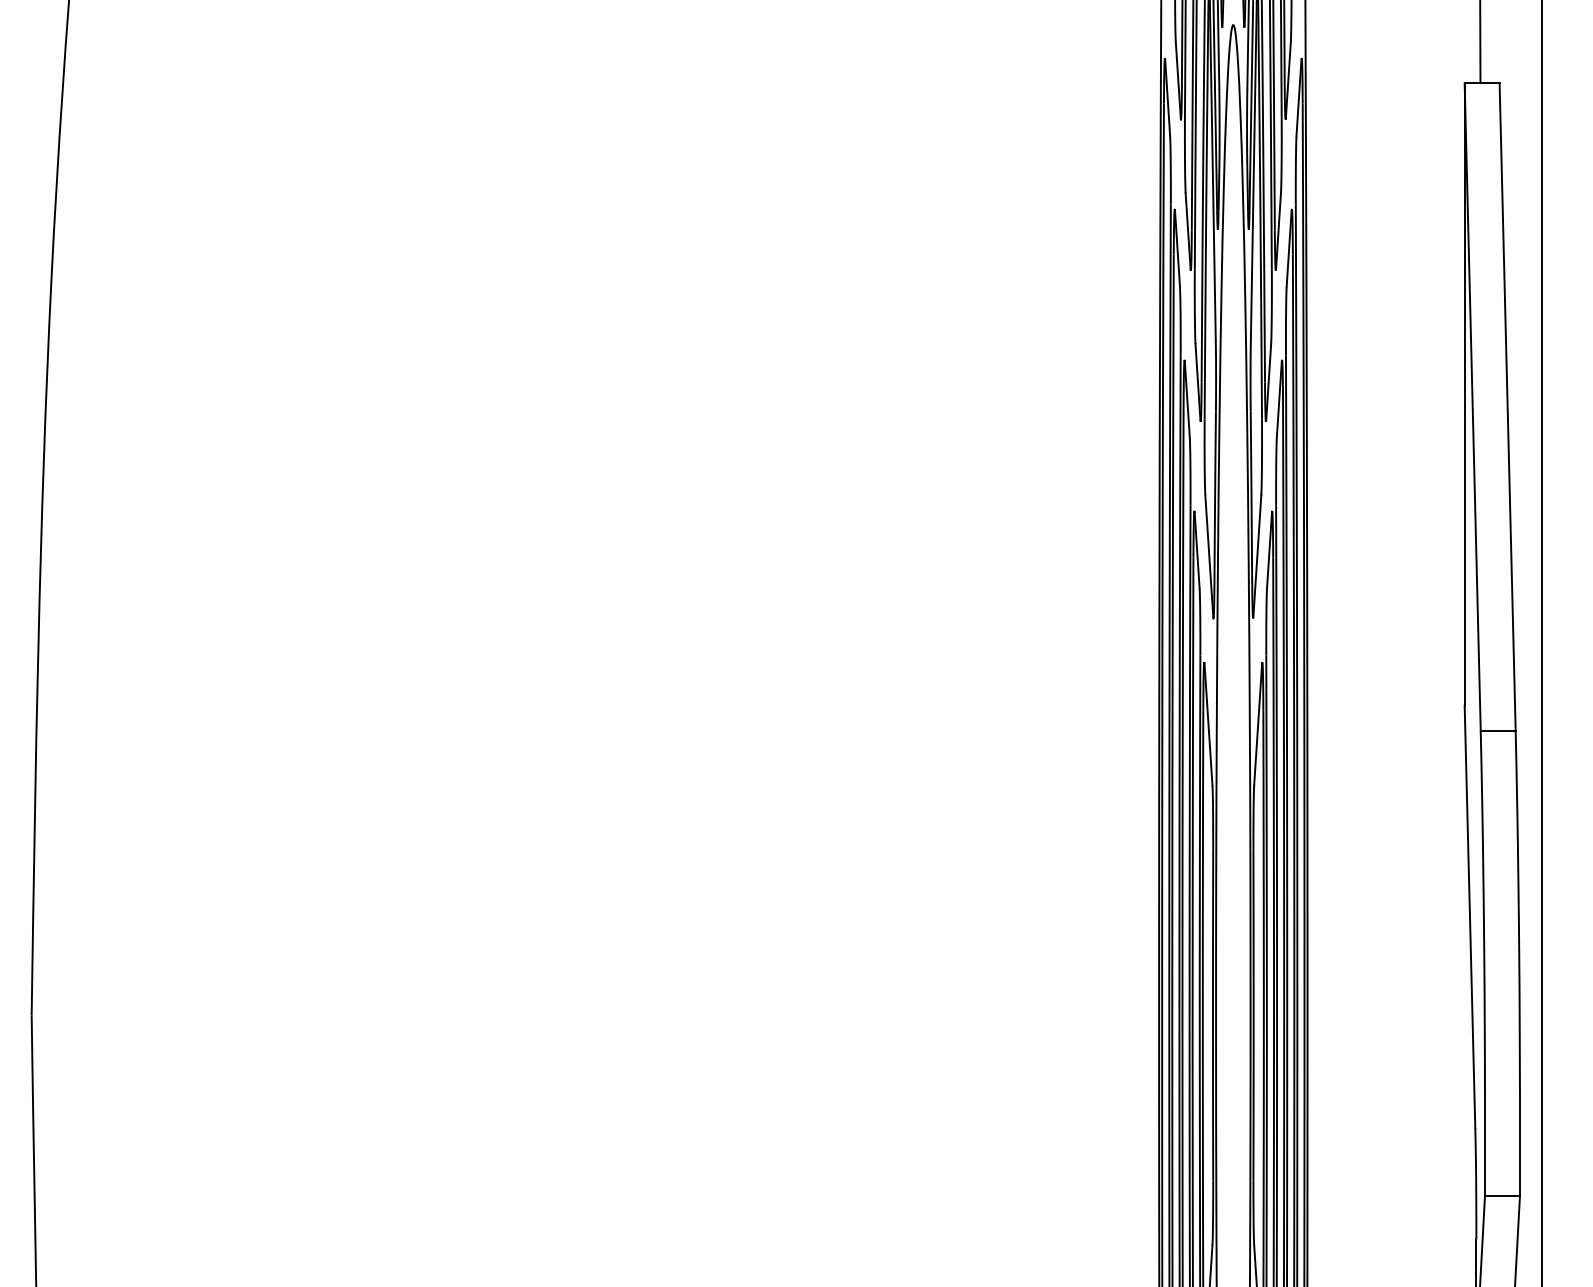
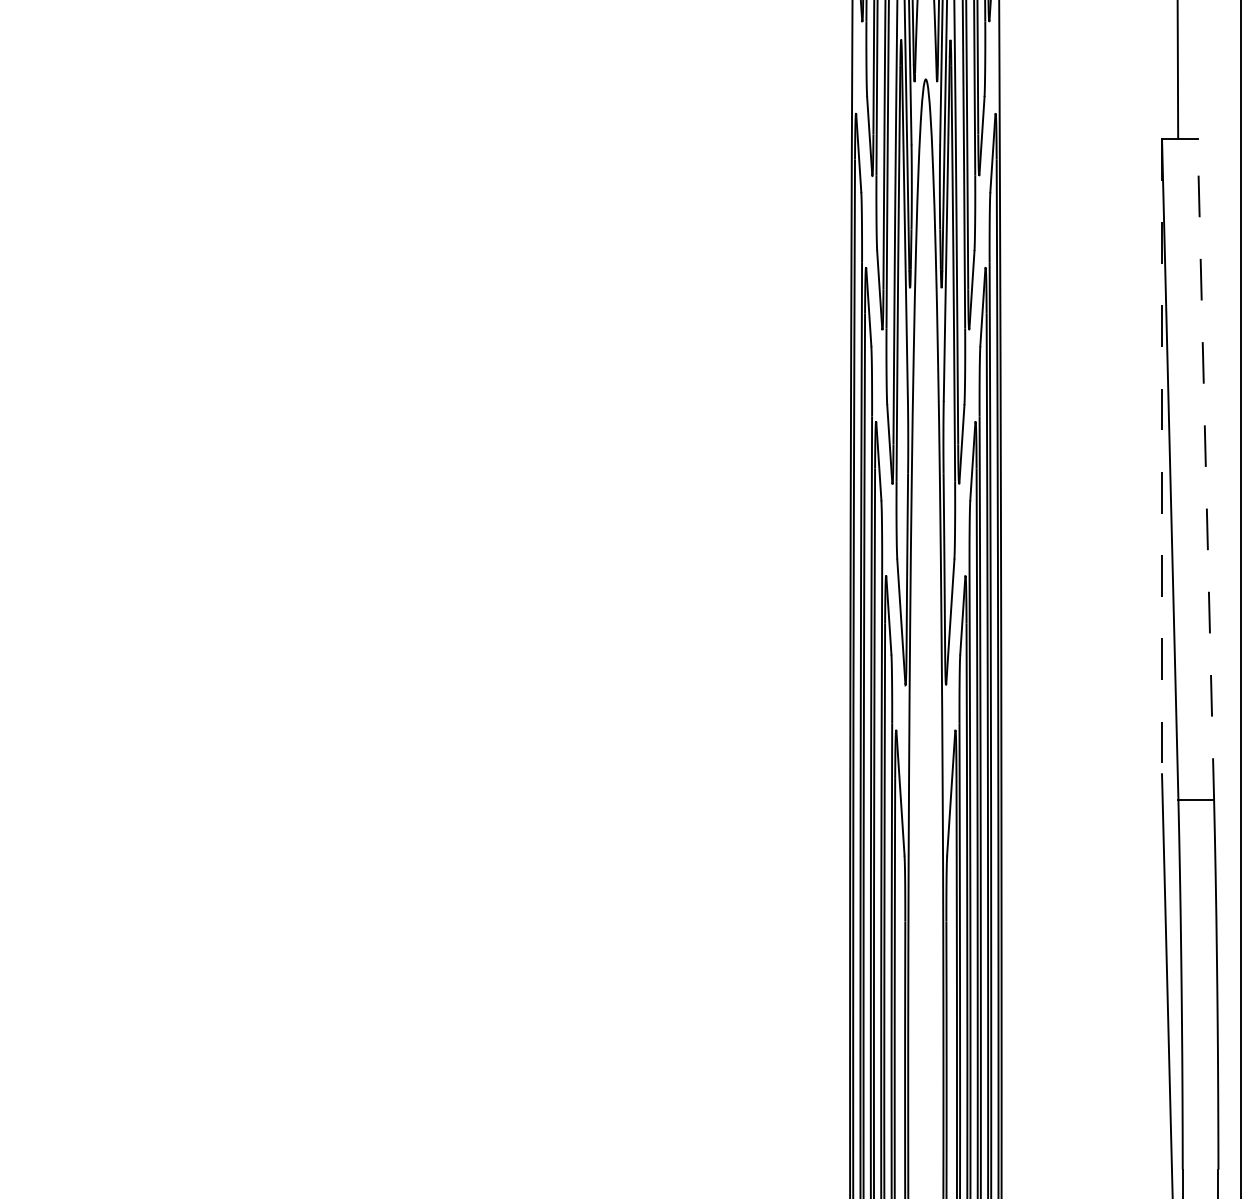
line: (1464, 394) -> (1161, 456), solid -> dashed
line: (1507, 407) -> (1205, 469), solid -> dashed

